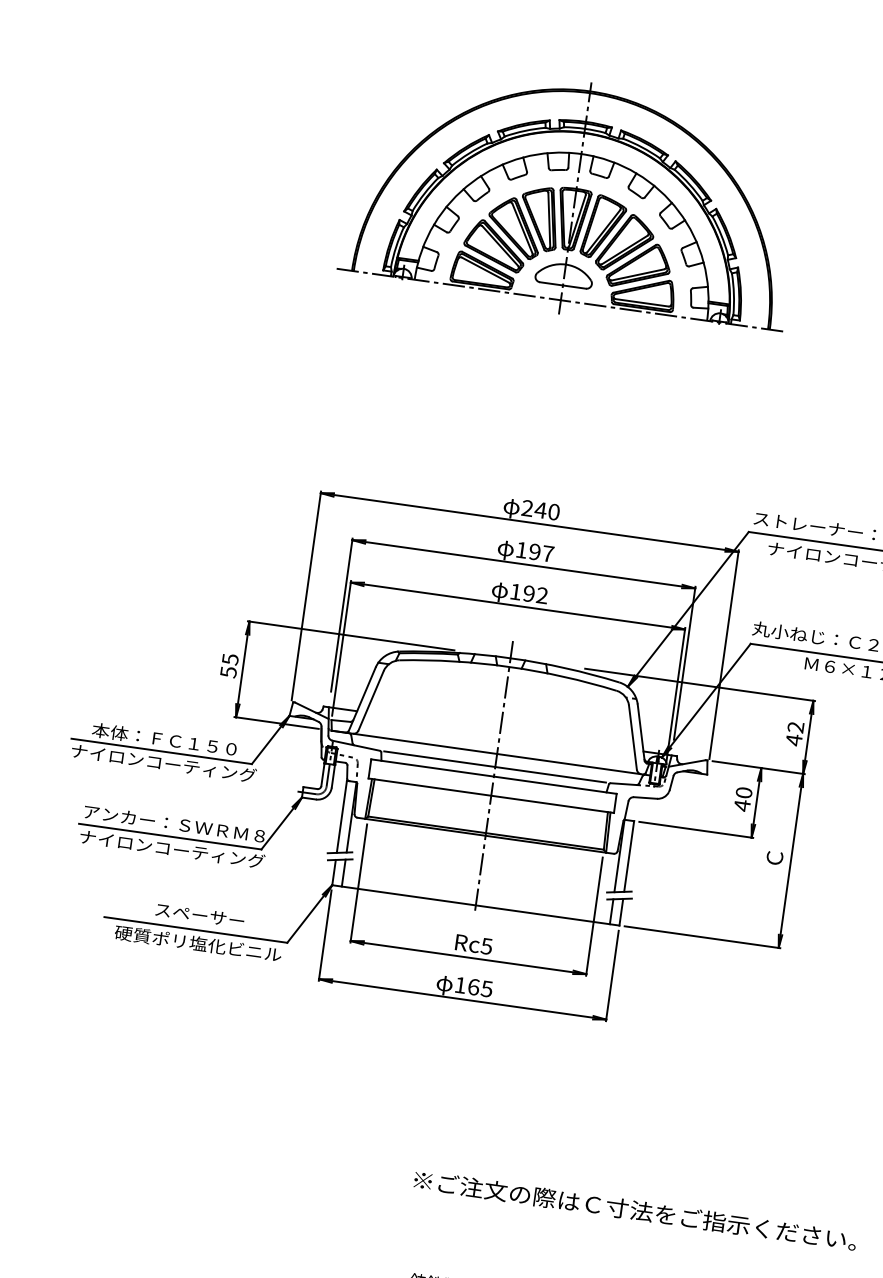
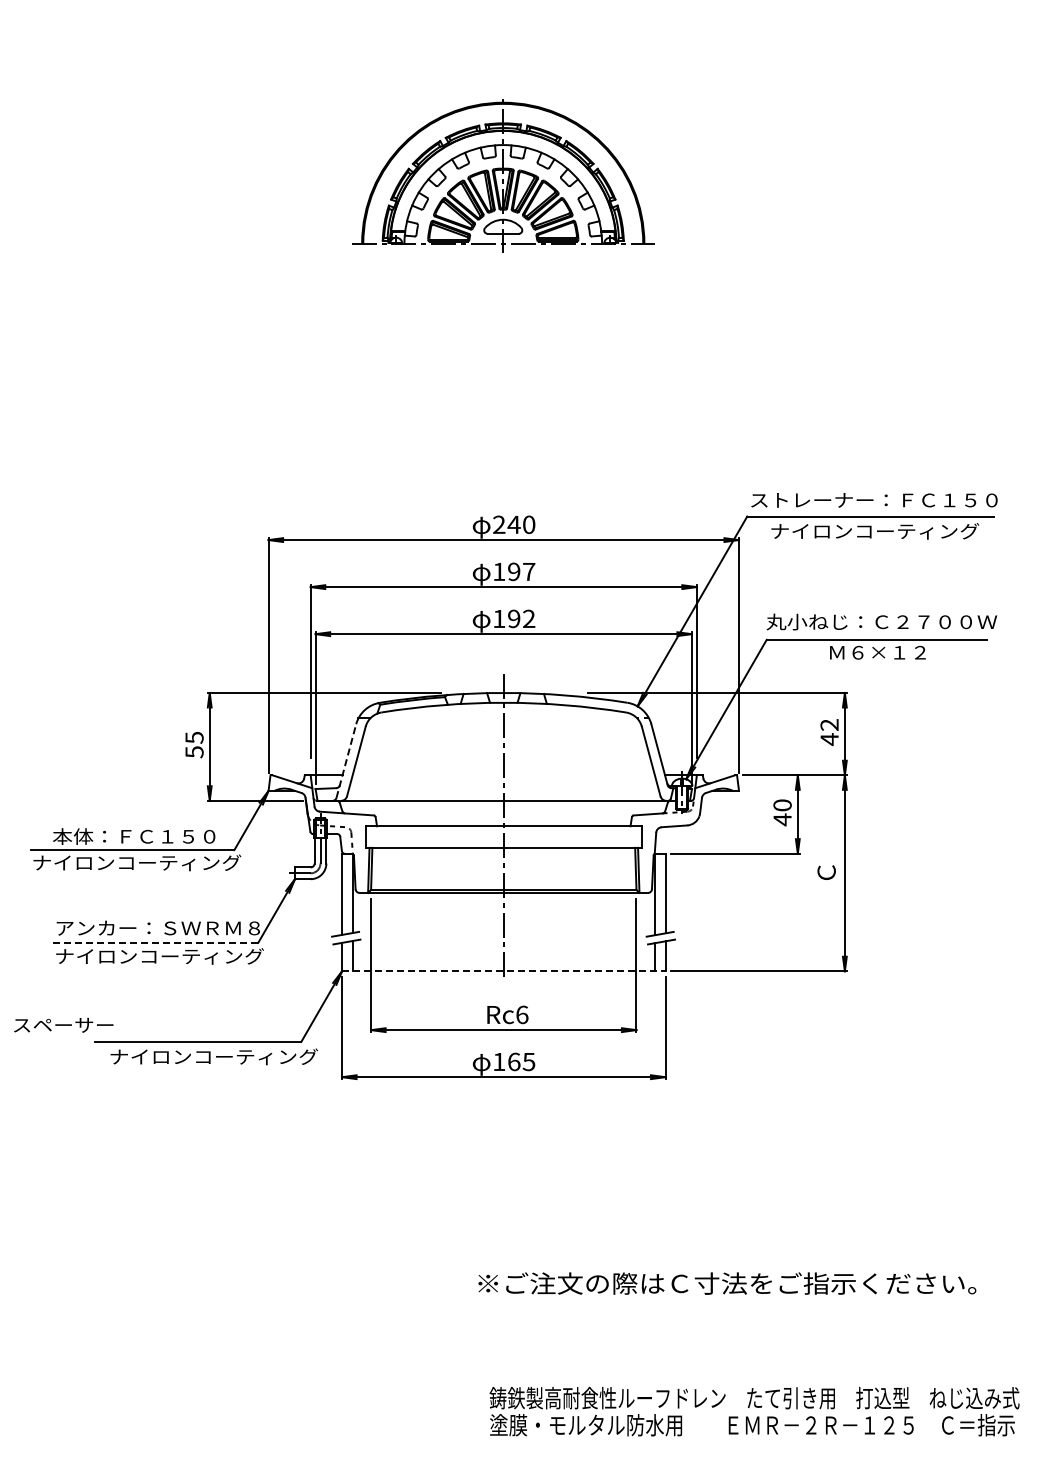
part: (574, 197) -> (502, 174), size x0.6
line: (362, 698) -> (346, 760), solid -> dashed
line: (495, 767) -> (503, 815), removed
line: (170, 836) -> (155, 942), solid -> dashed
line: (475, 905) -> (503, 971), solid -> dashed
text: (199, 914) -> (63, 1024), moved
text: (207, 944) -> (213, 1056), 硬質ポリ塩化ビニル -> ナイロンコーティング
text: (487, 946) -> (522, 1014), Rc5 -> Rc6

